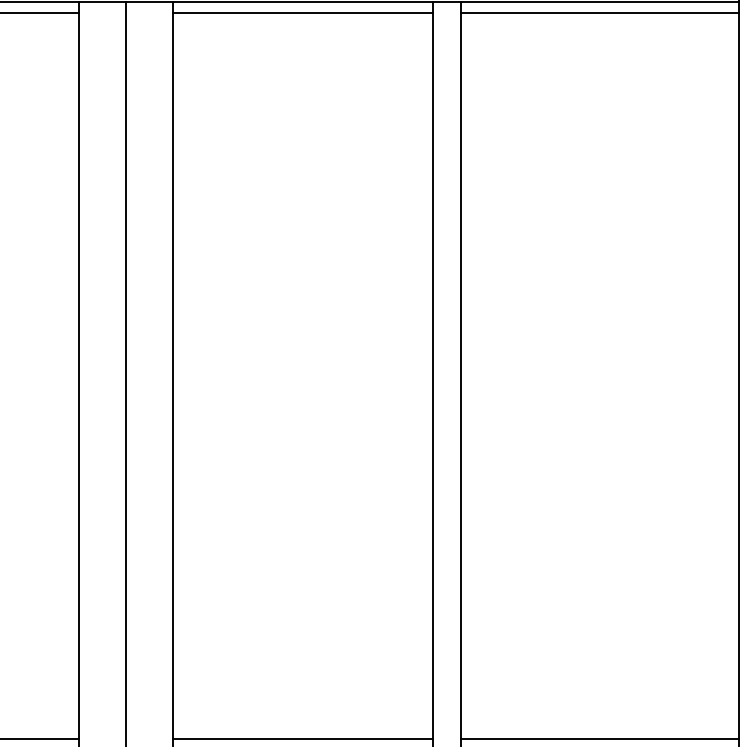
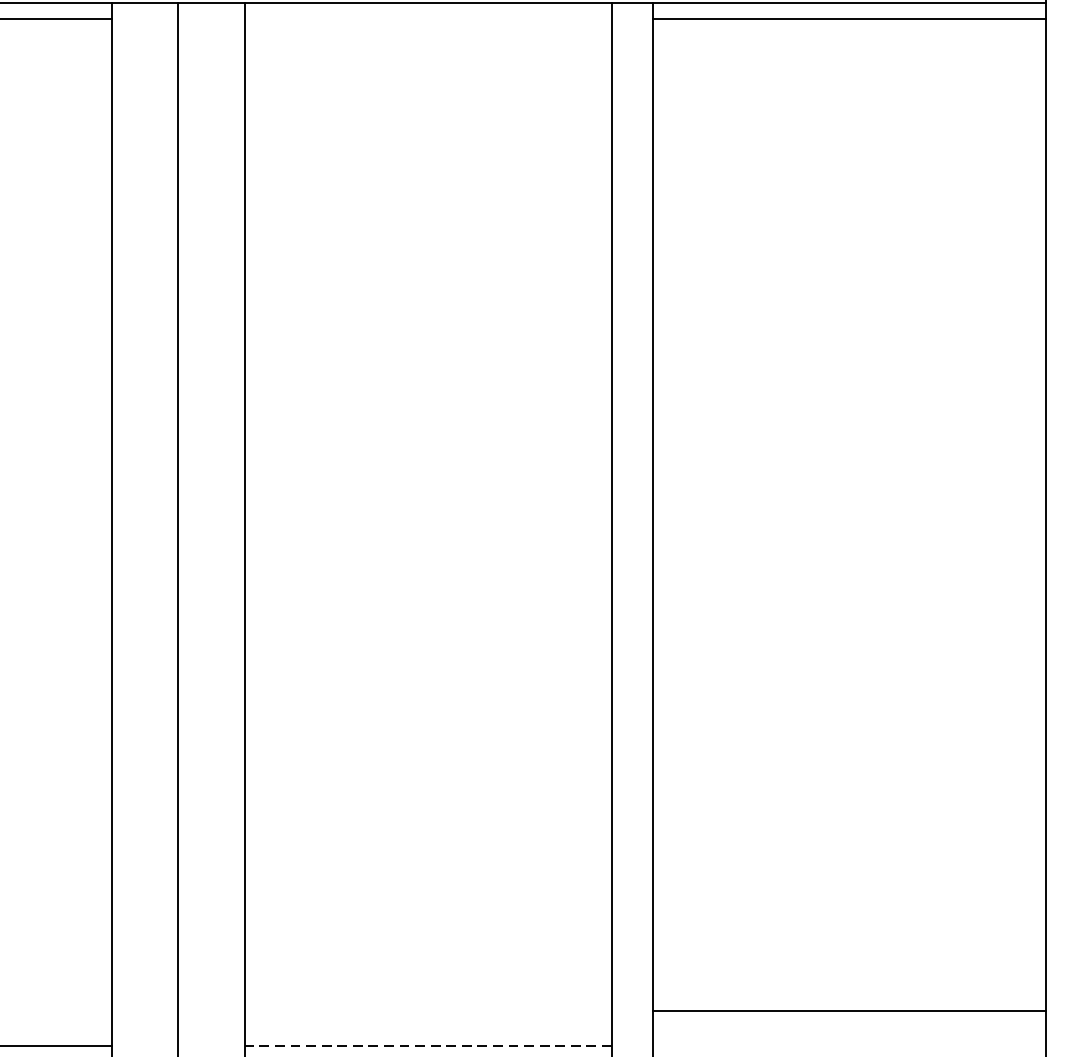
line: (302, 13) -> (427, 19), removed
line: (302, 739) -> (427, 1046), solid -> dashed
line: (600, 739) -> (849, 1011), moved

